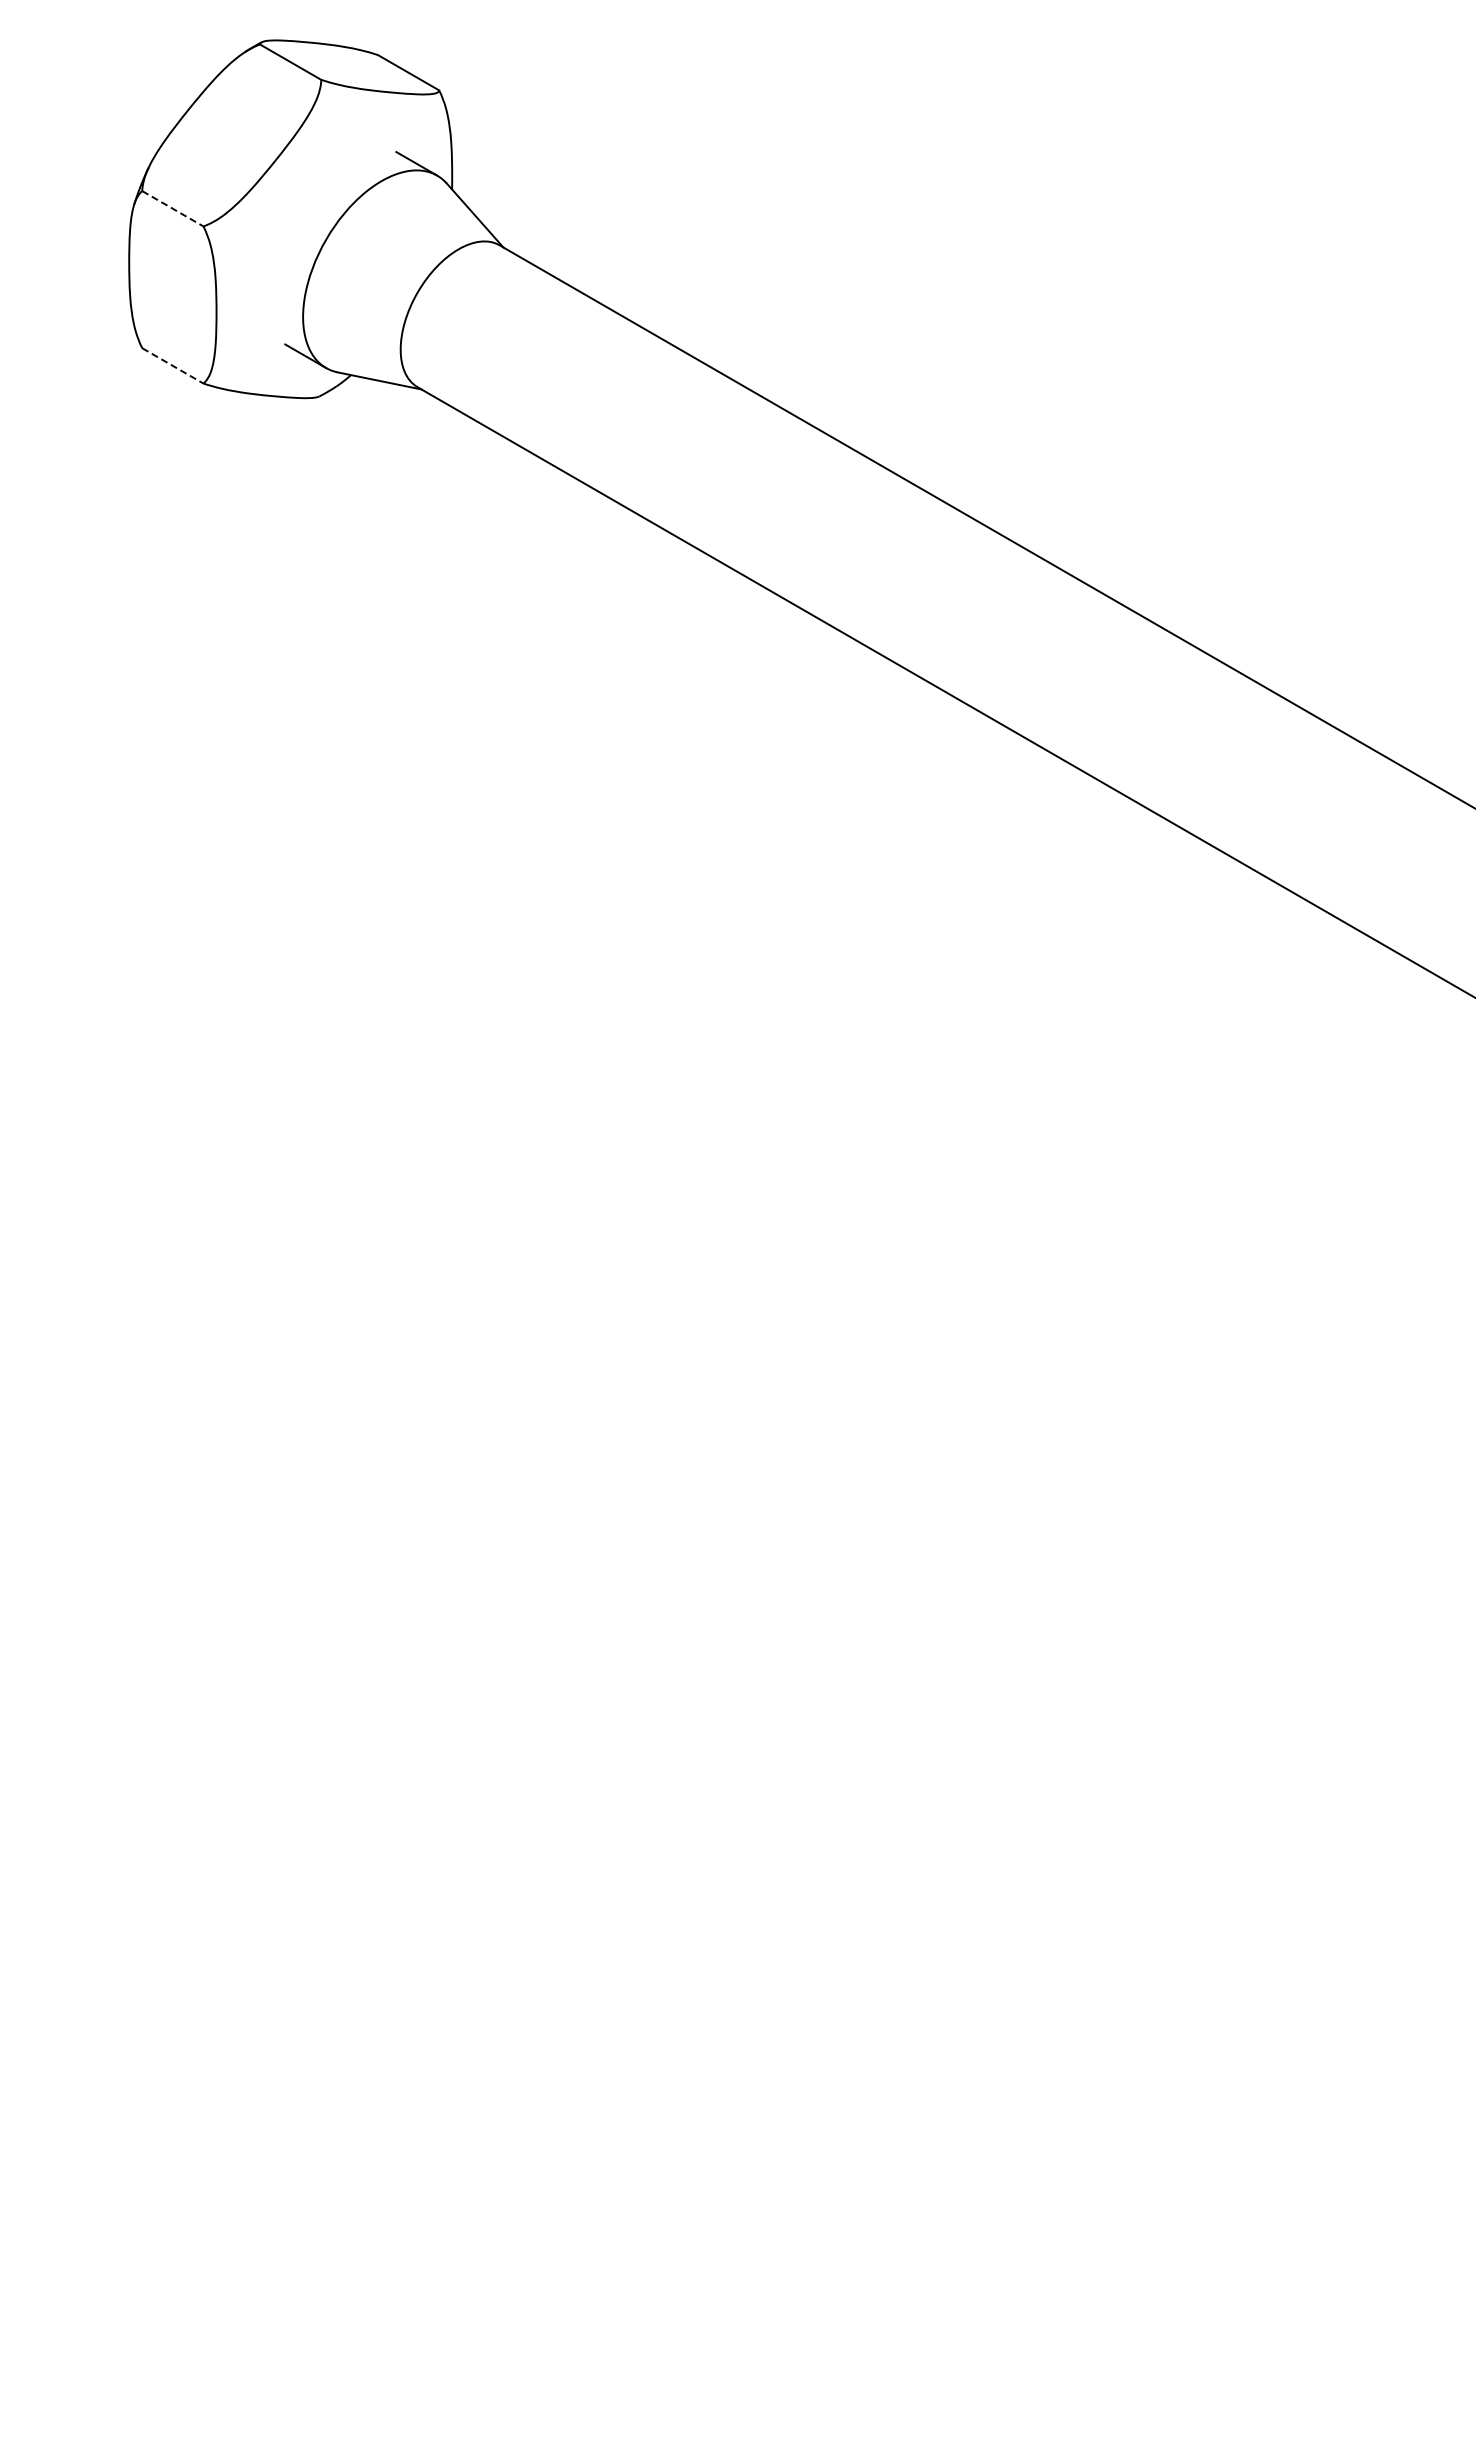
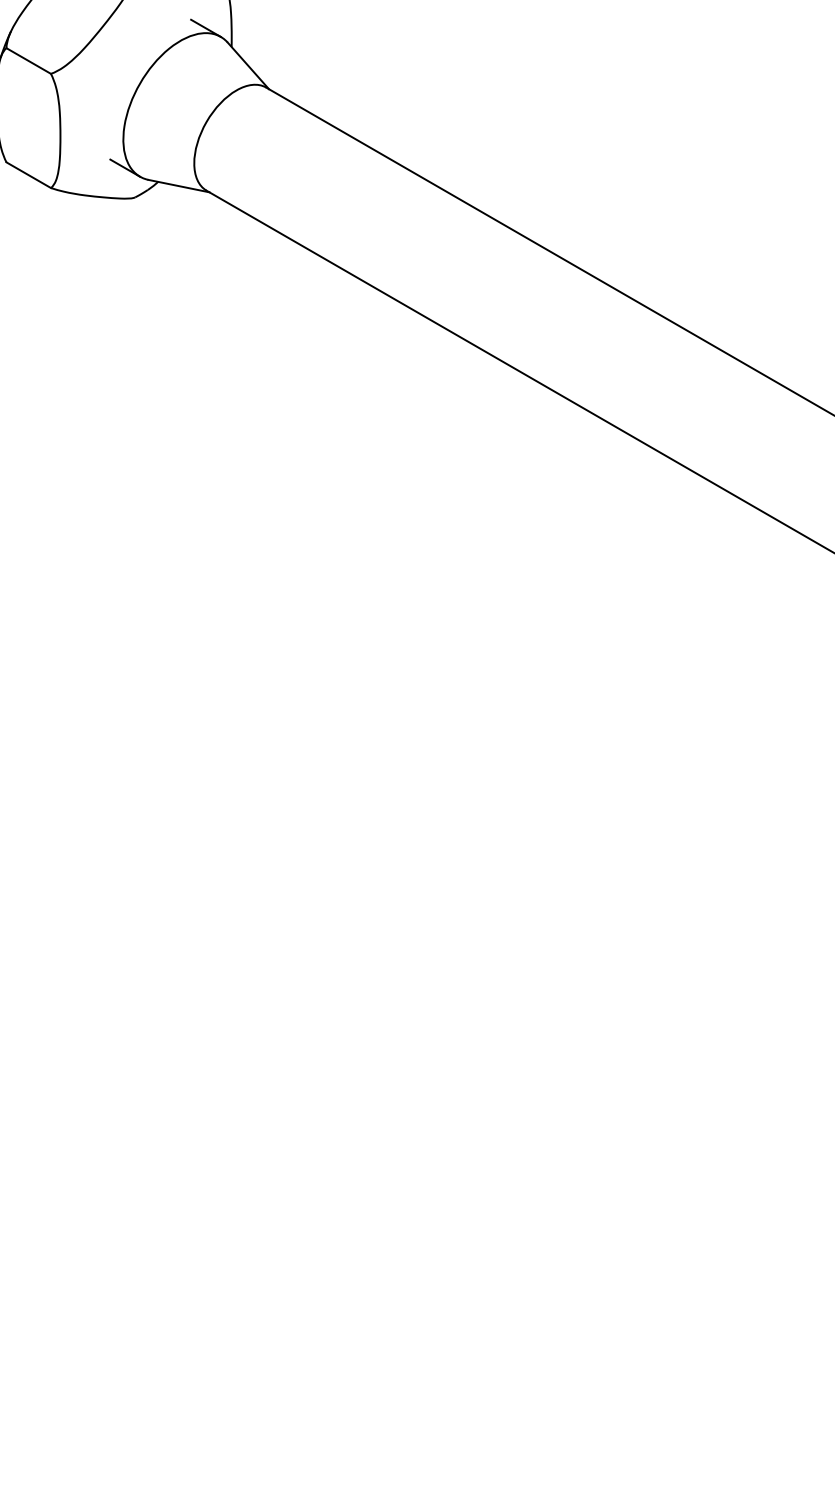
line: (173, 209) -> (29, 61), dashed -> solid
line: (173, 366) -> (29, 175), dashed -> solid

